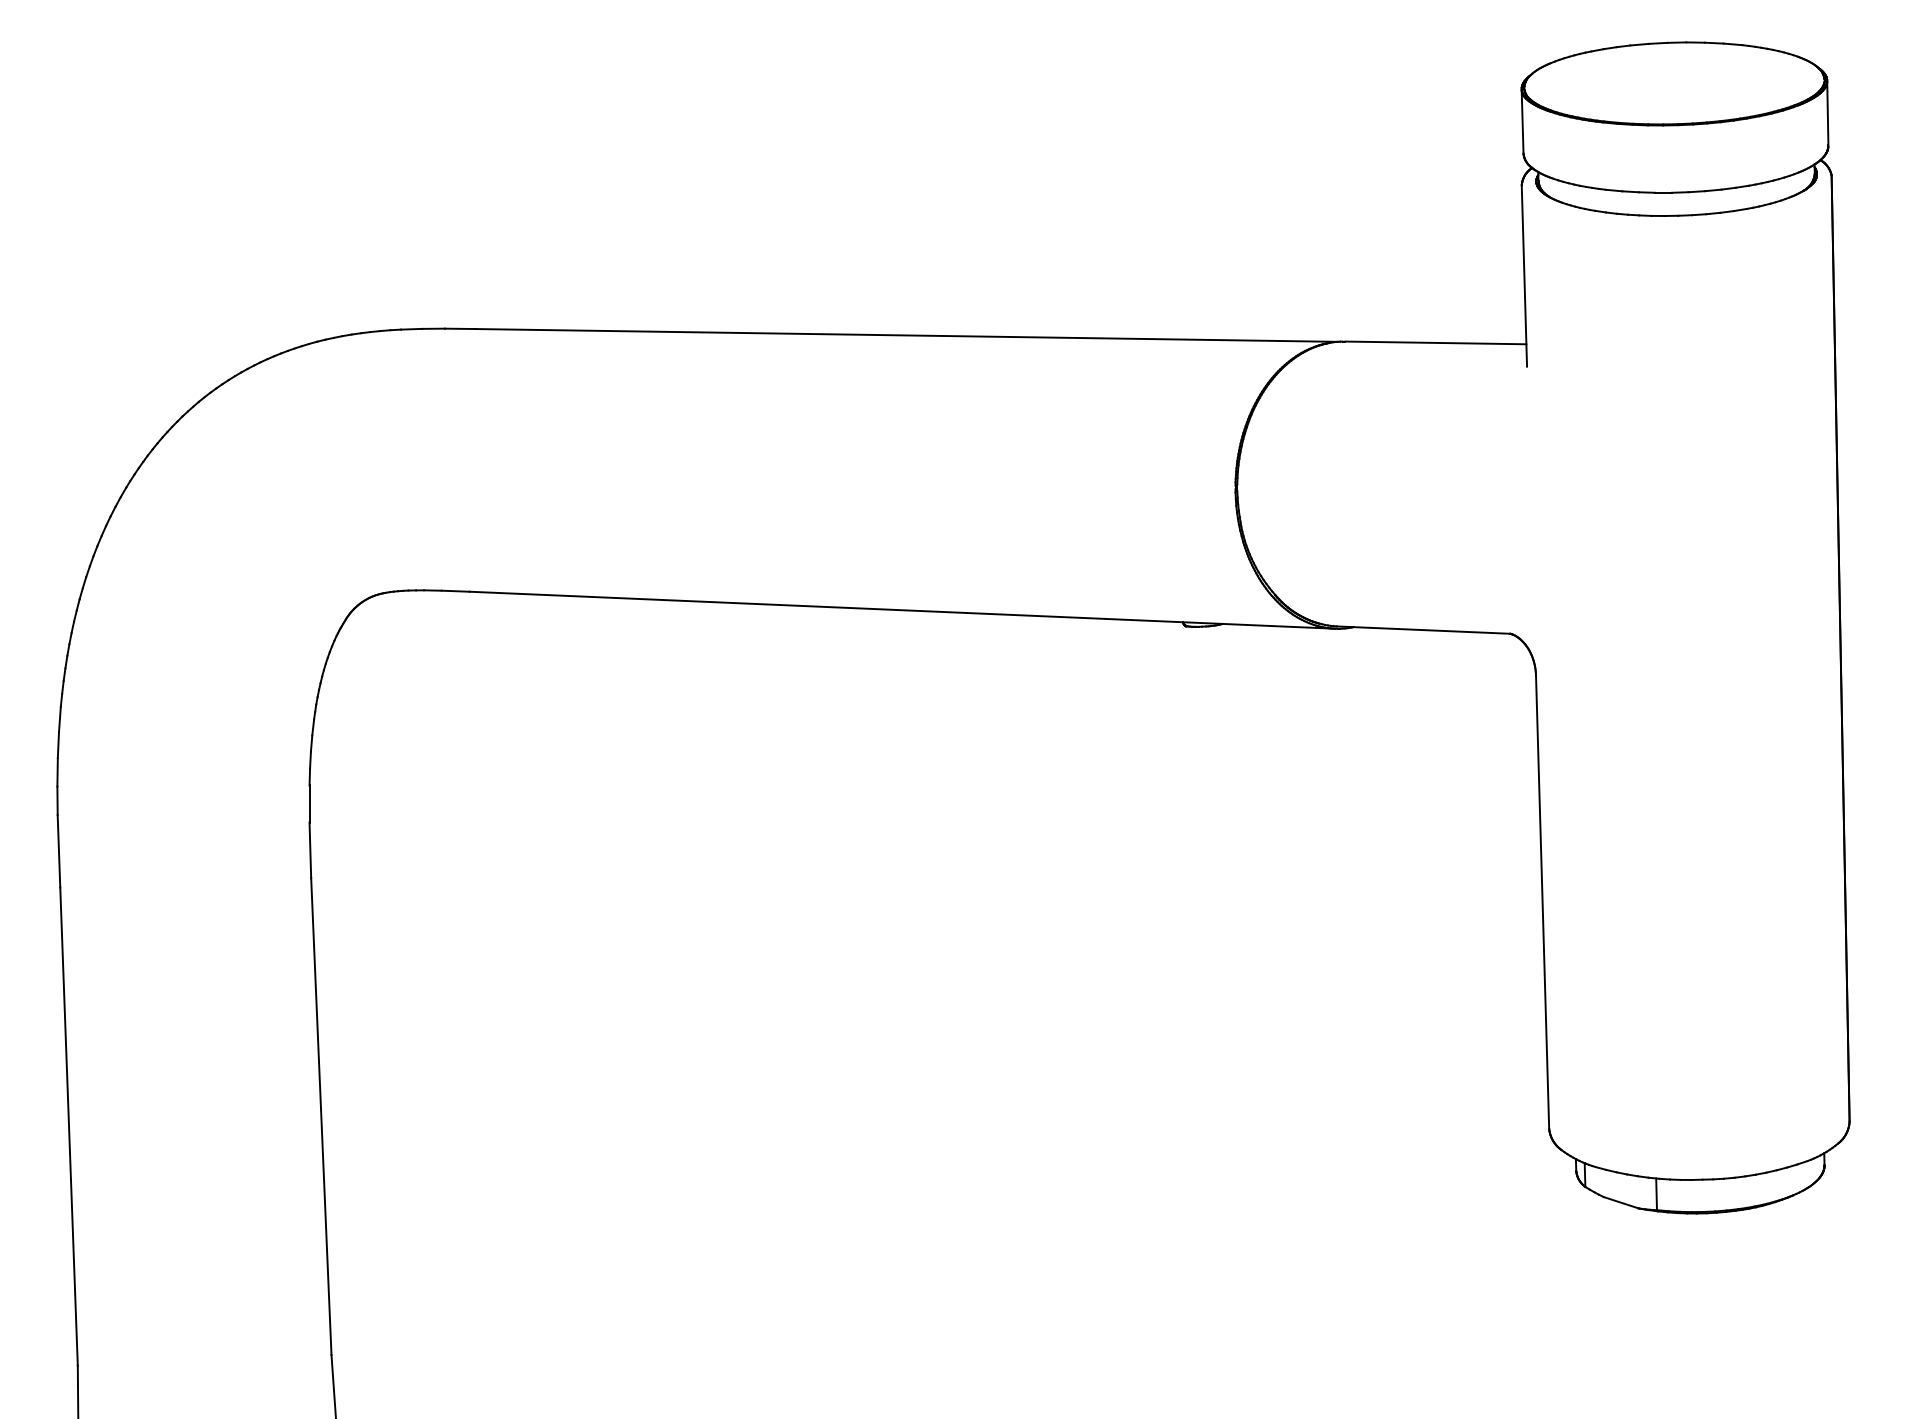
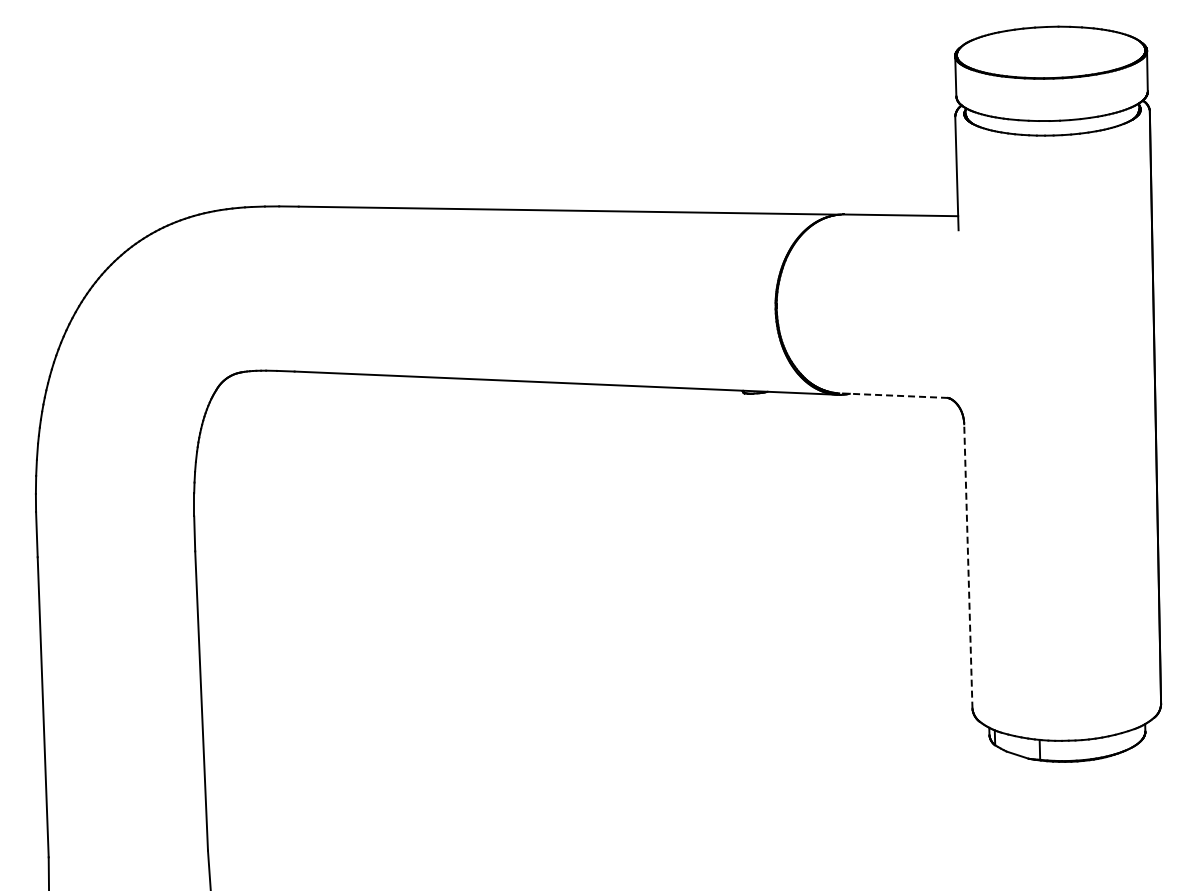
line: (1423, 629) -> (893, 395), solid -> dashed
line: (1542, 900) -> (968, 565), solid -> dashed

